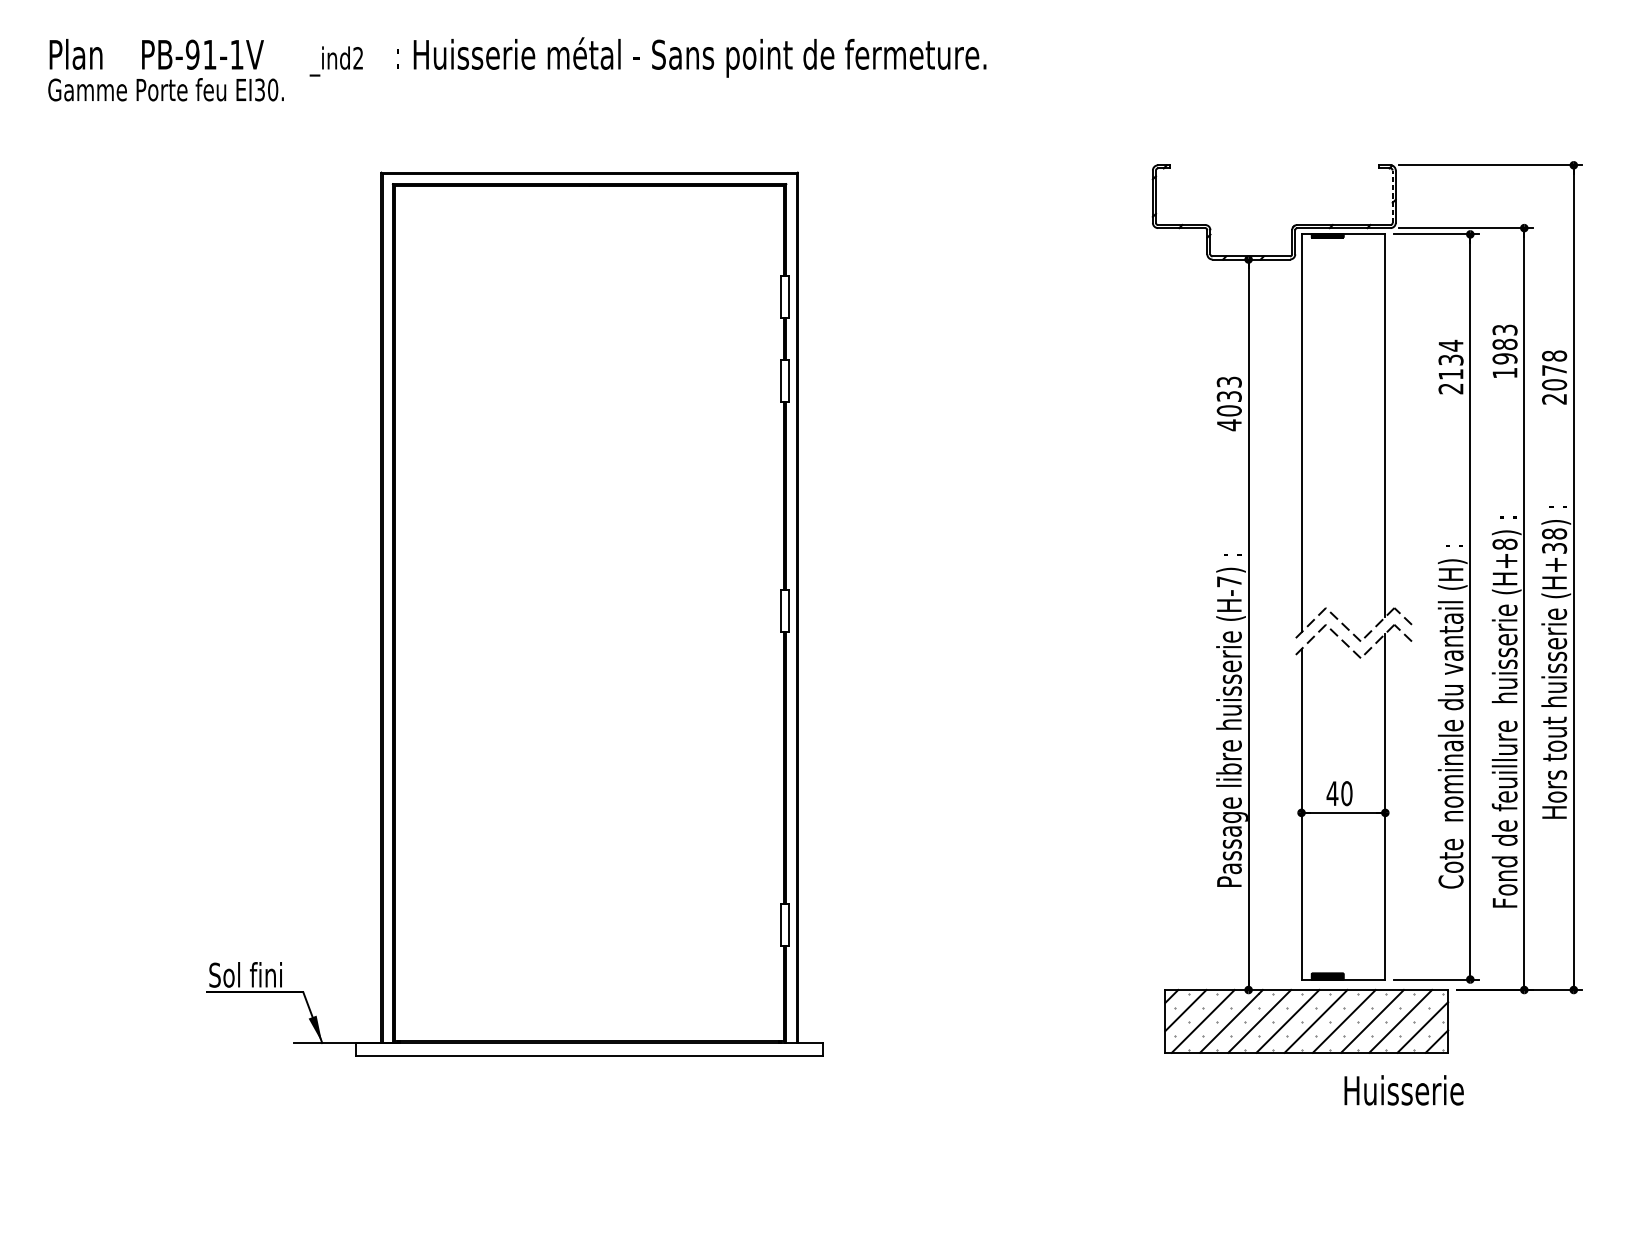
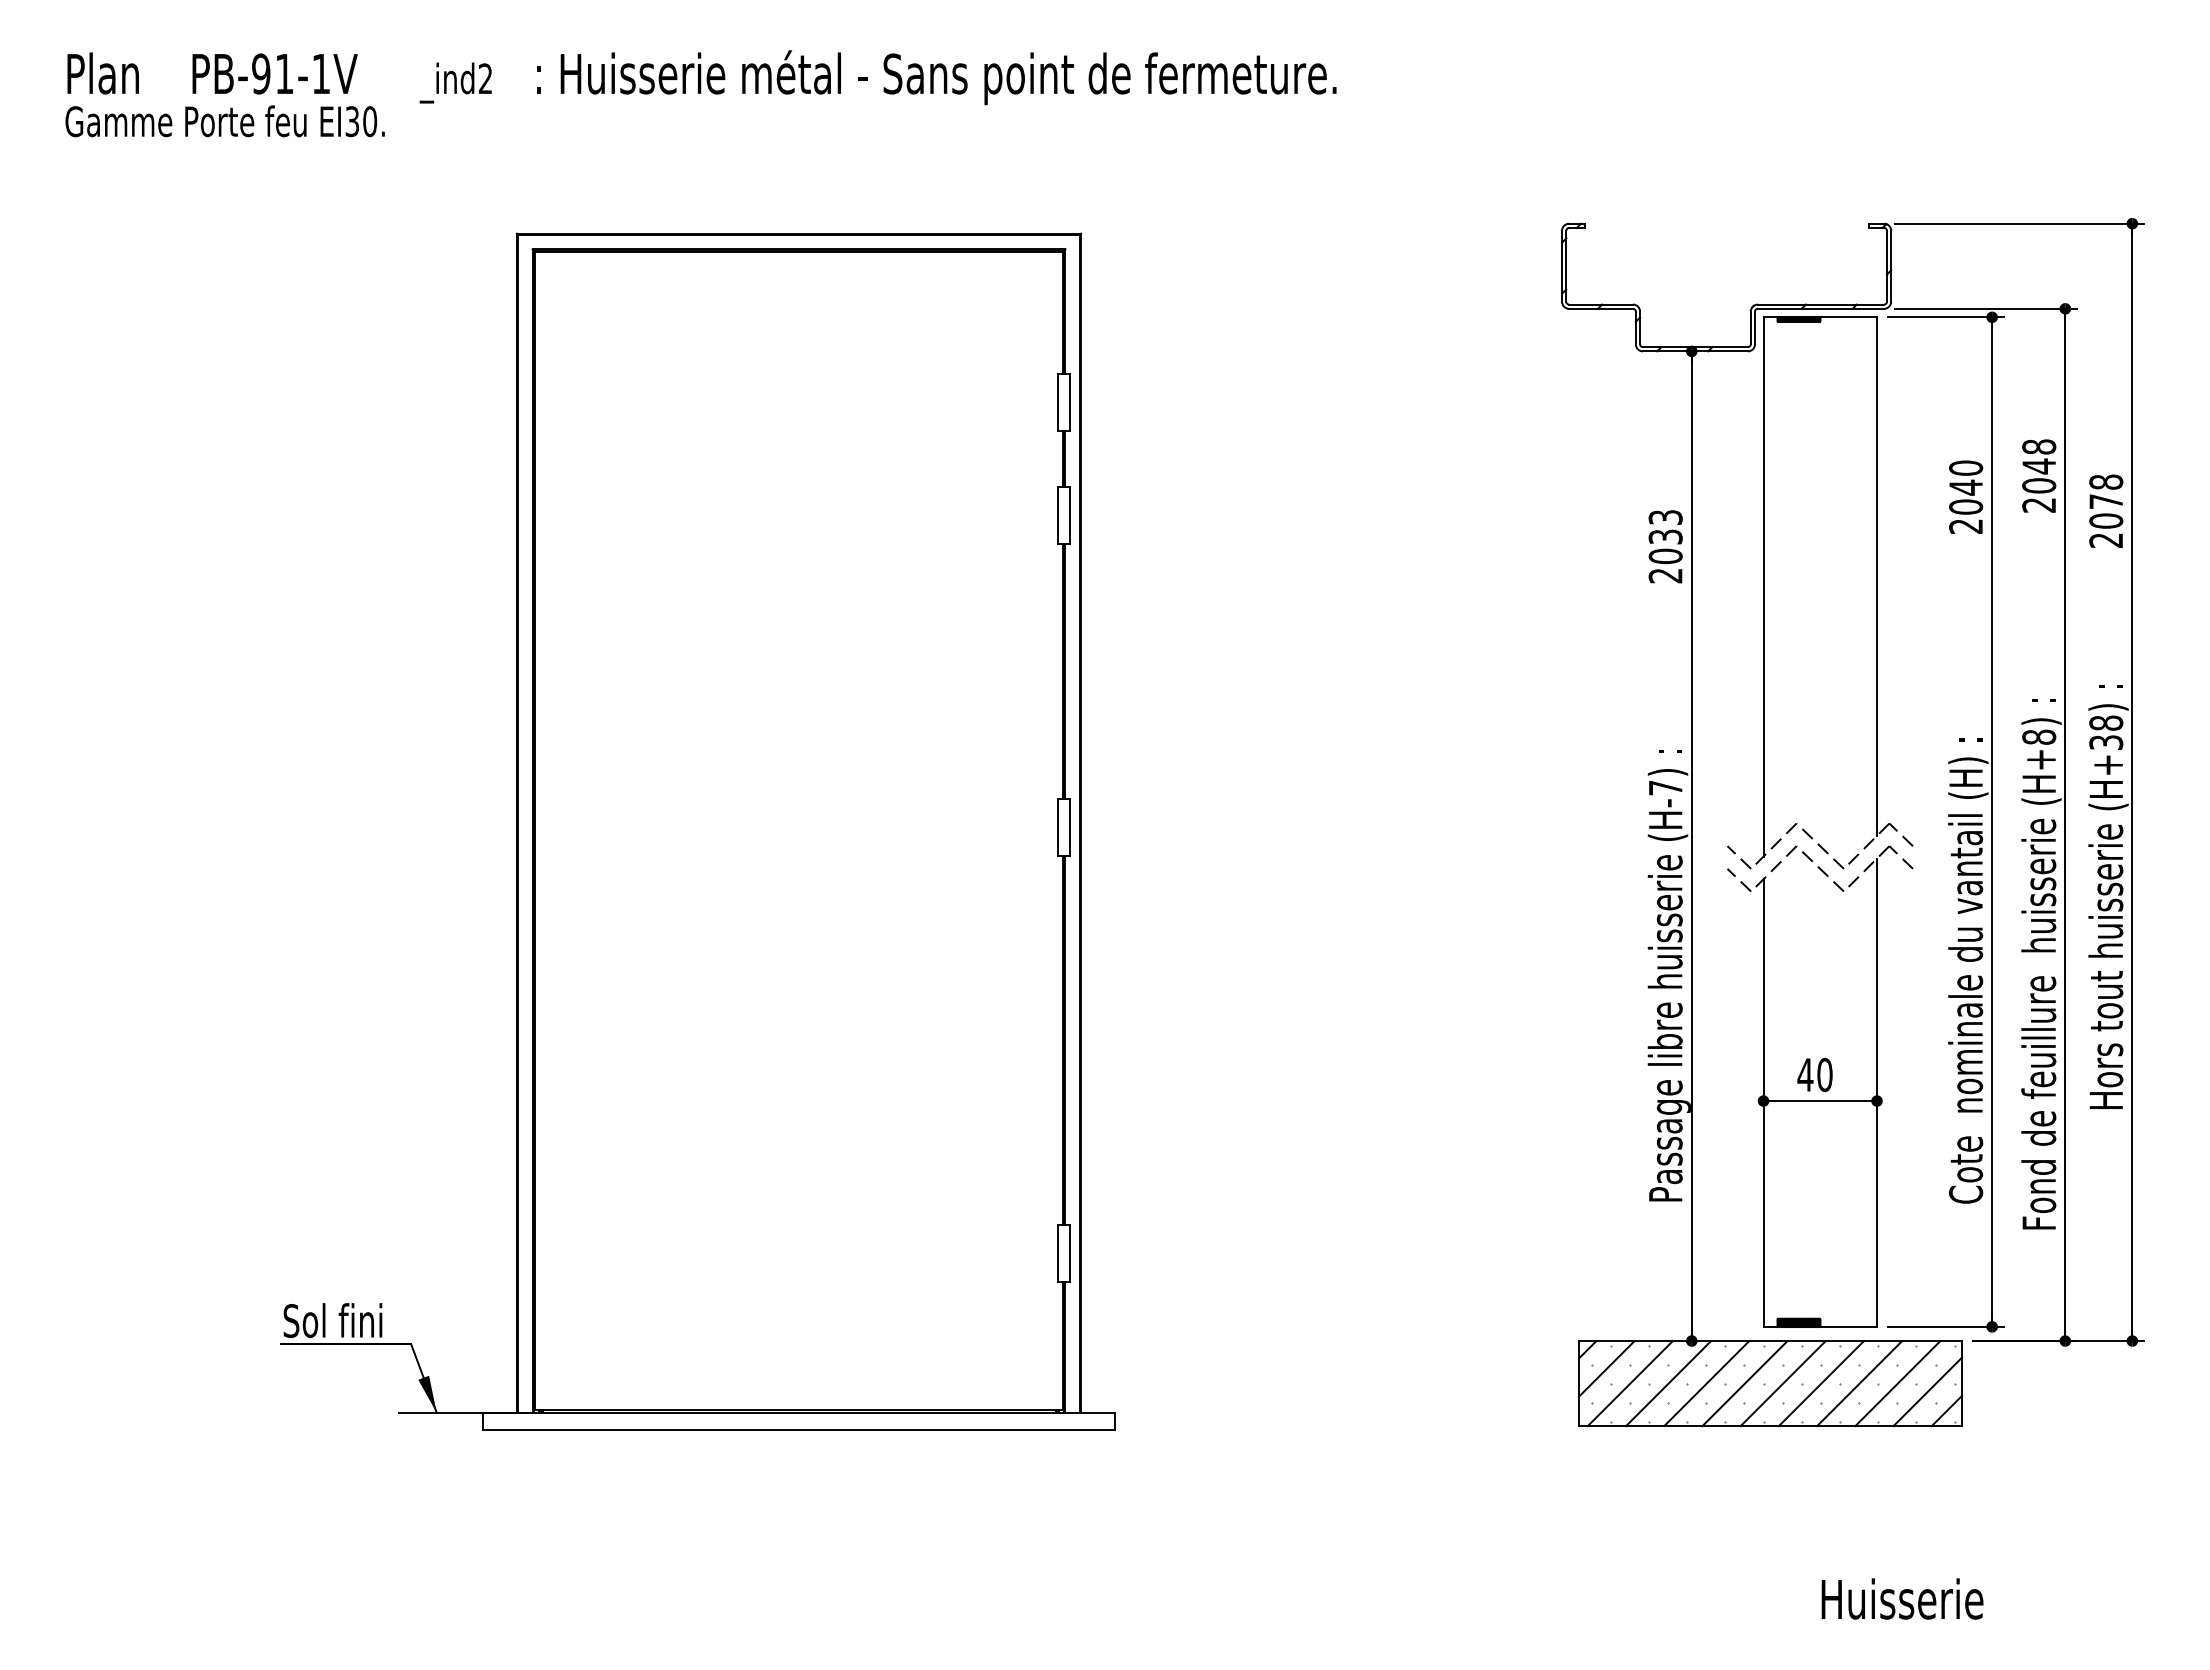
line: (1392, 196) -> (1886, 265), dashed -> solid
text: (1505, 351) -> (2039, 475), 1983 -> 2048
text: (1451, 360) -> (1966, 487), 2134 -> 2040
text: (1229, 424) -> (1665, 575), 4033 -> 2033
line: (1283, 633) -> (1739, 857), added
line: (1283, 649) -> (1739, 879), added
text: (1404, 1089) -> (1902, 1598), moved

